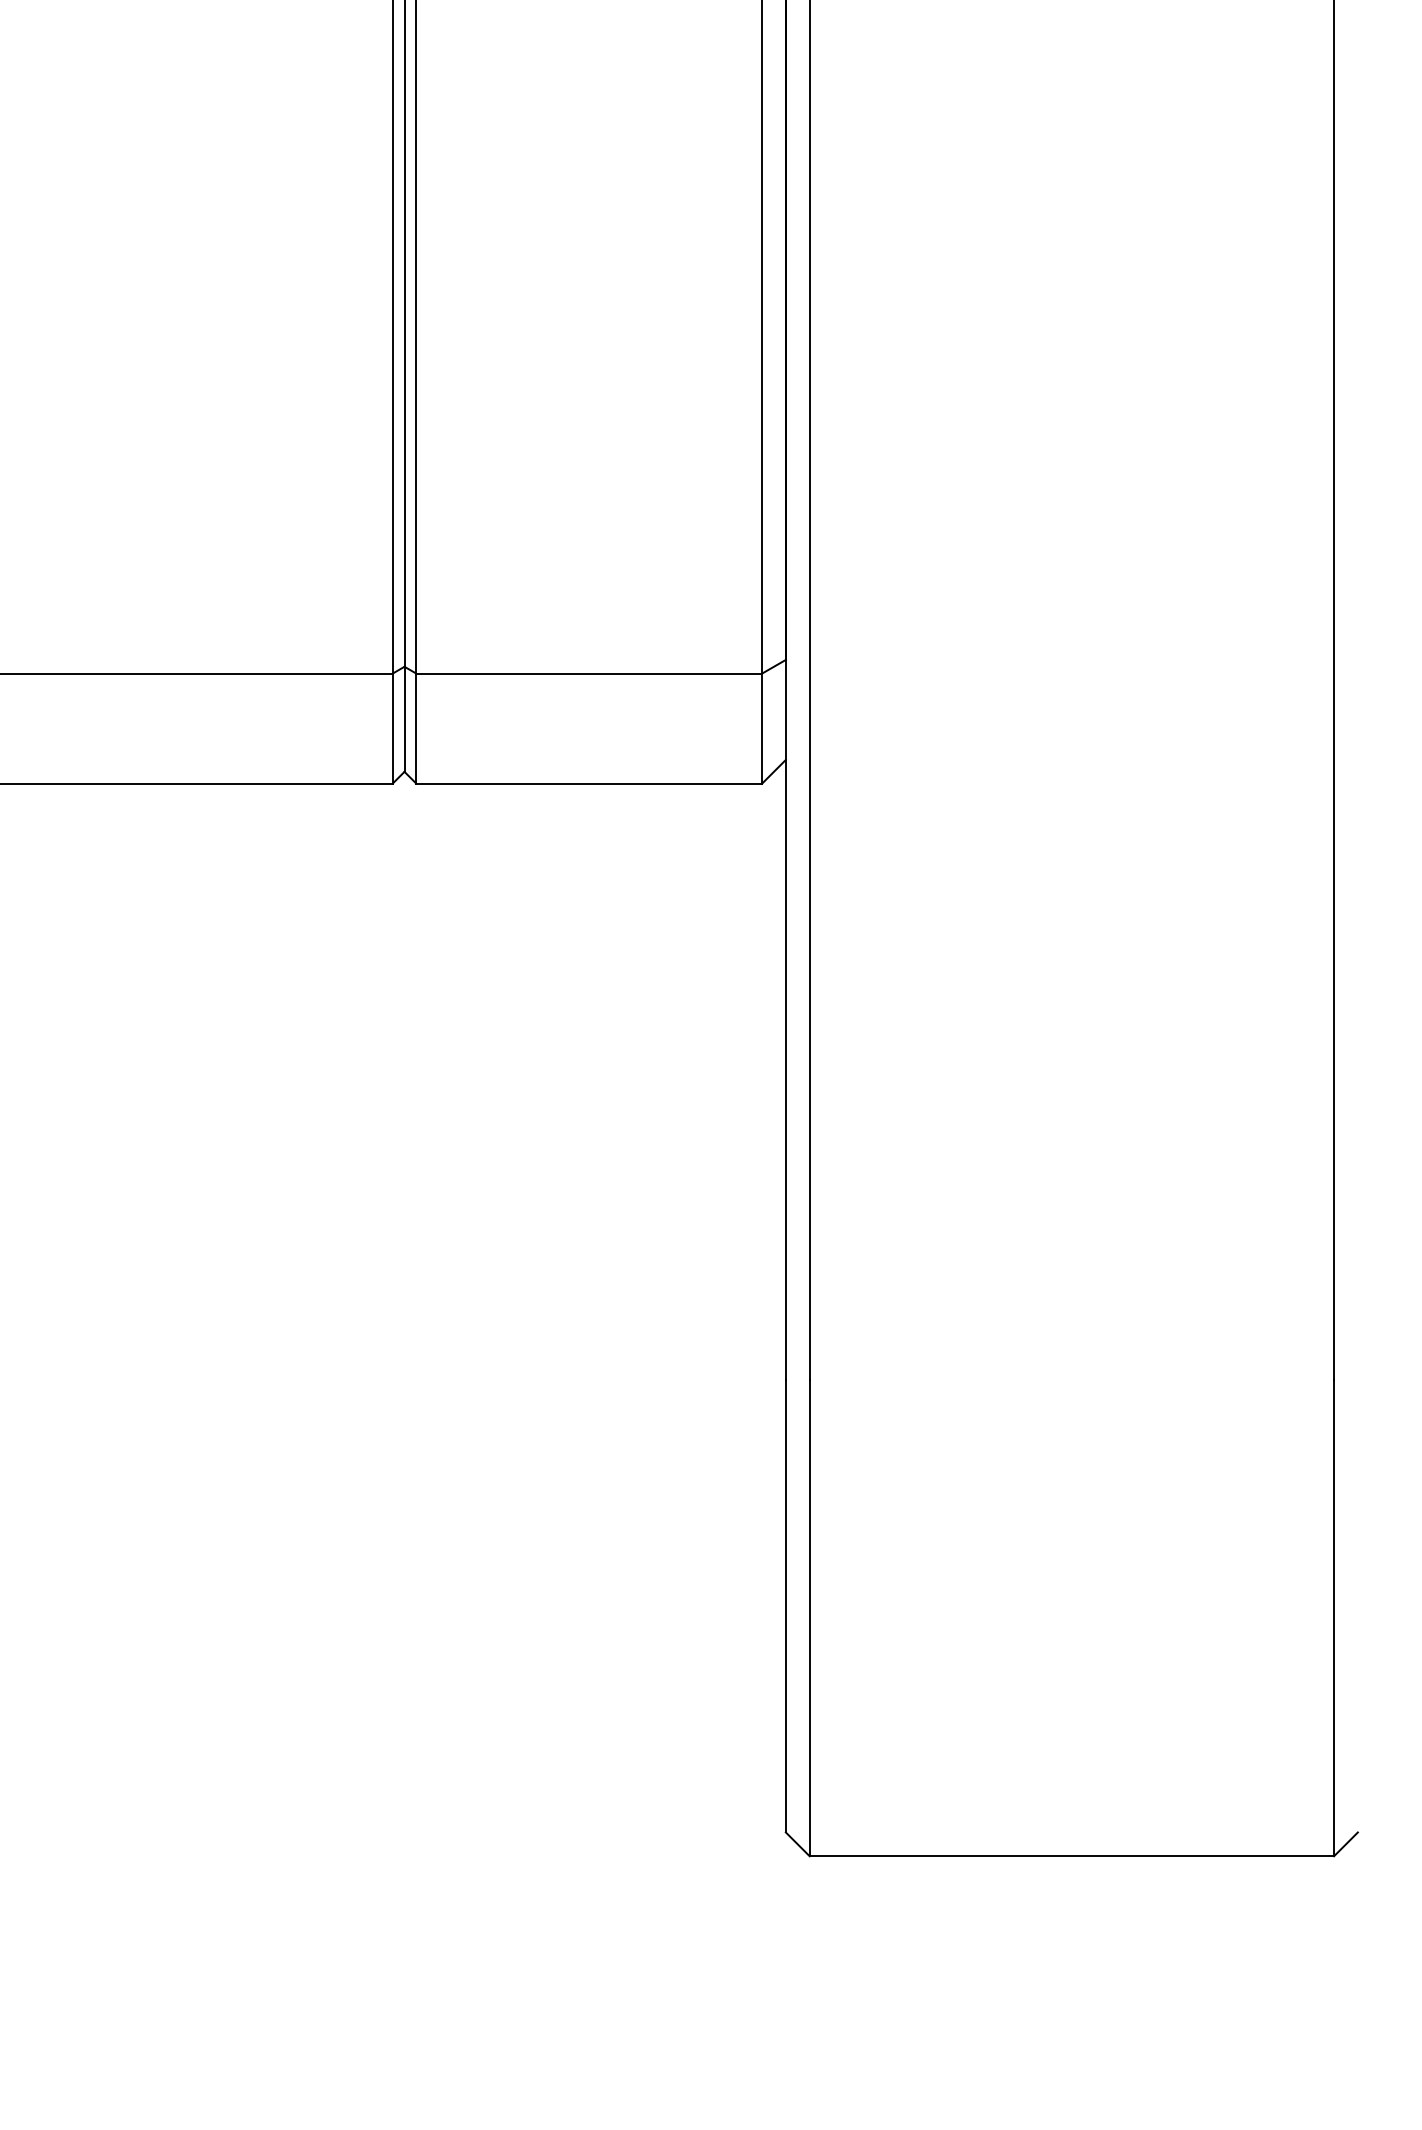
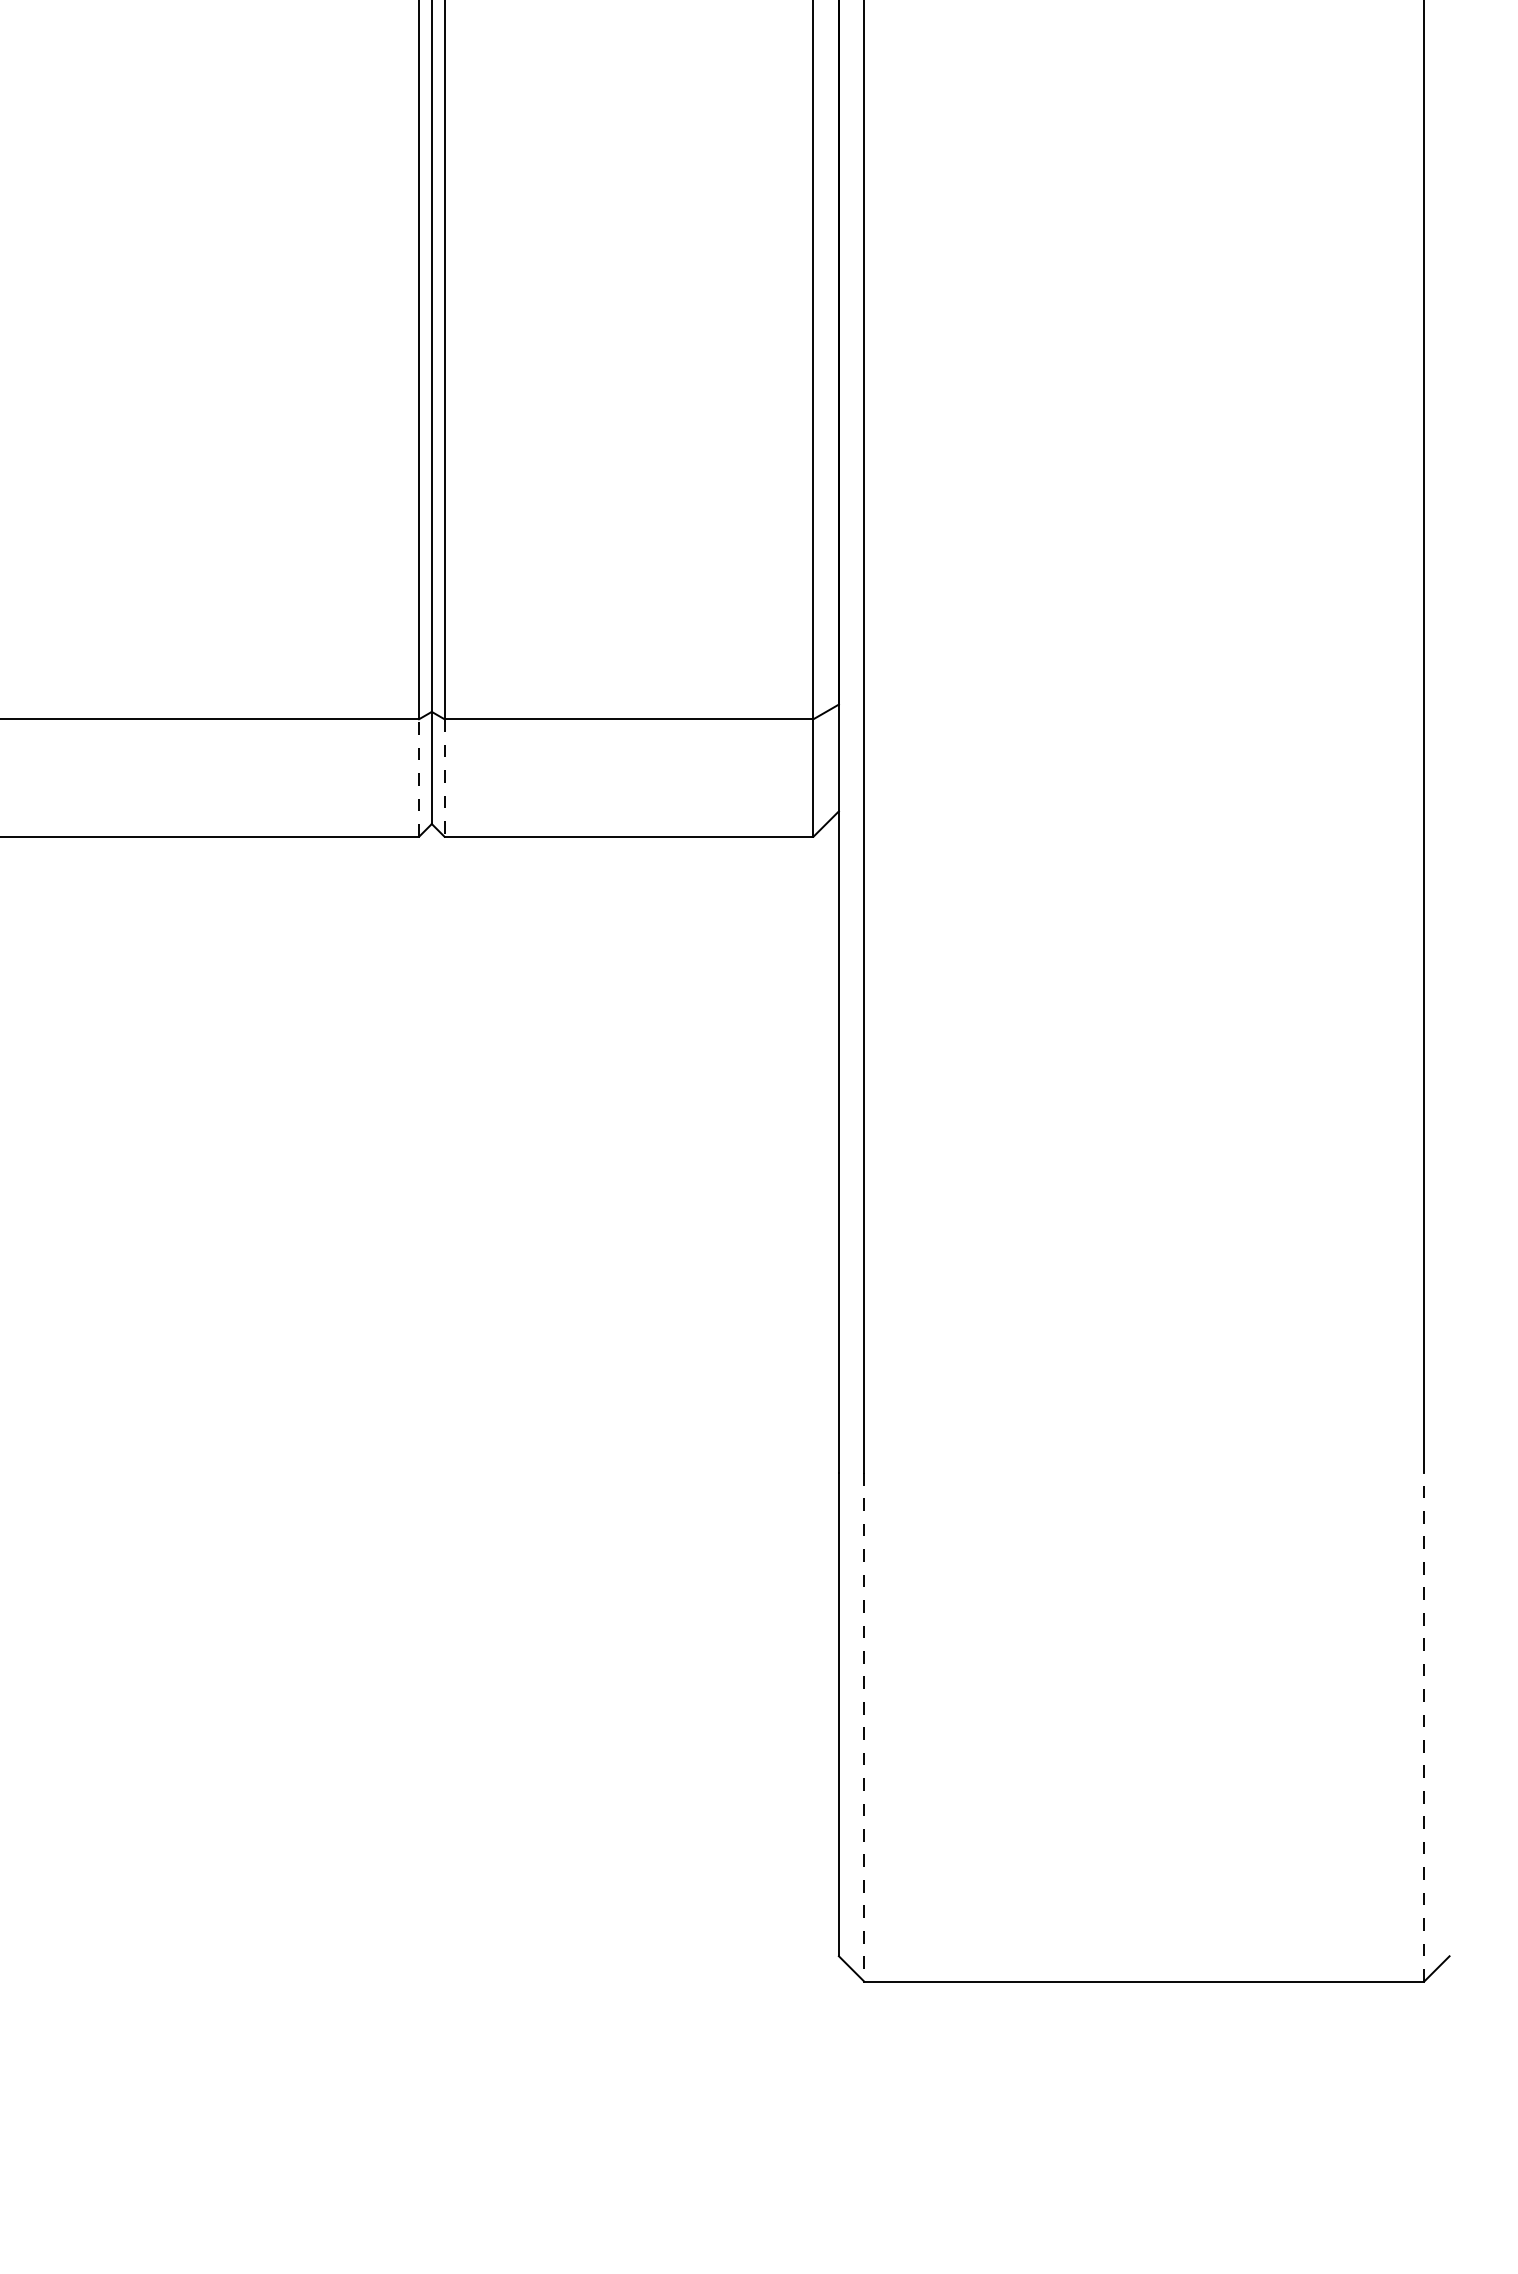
line: (392, 728) -> (419, 777), solid -> dashed
line: (416, 729) -> (444, 778), solid -> dashed
line: (1334, 1617) -> (1424, 1726), solid -> dashed
line: (809, 1618) -> (864, 1727), solid -> dashed

